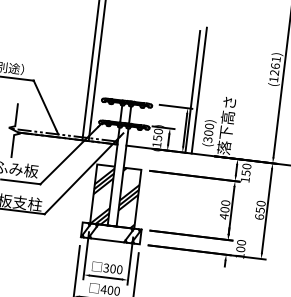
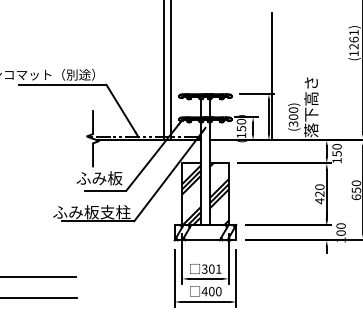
line: (199, 90) -> (278, 74), removed
text: (224, 209) -> (319, 193), 400 -> 420
text: (119, 269) -> (218, 268), 300 -> 301

